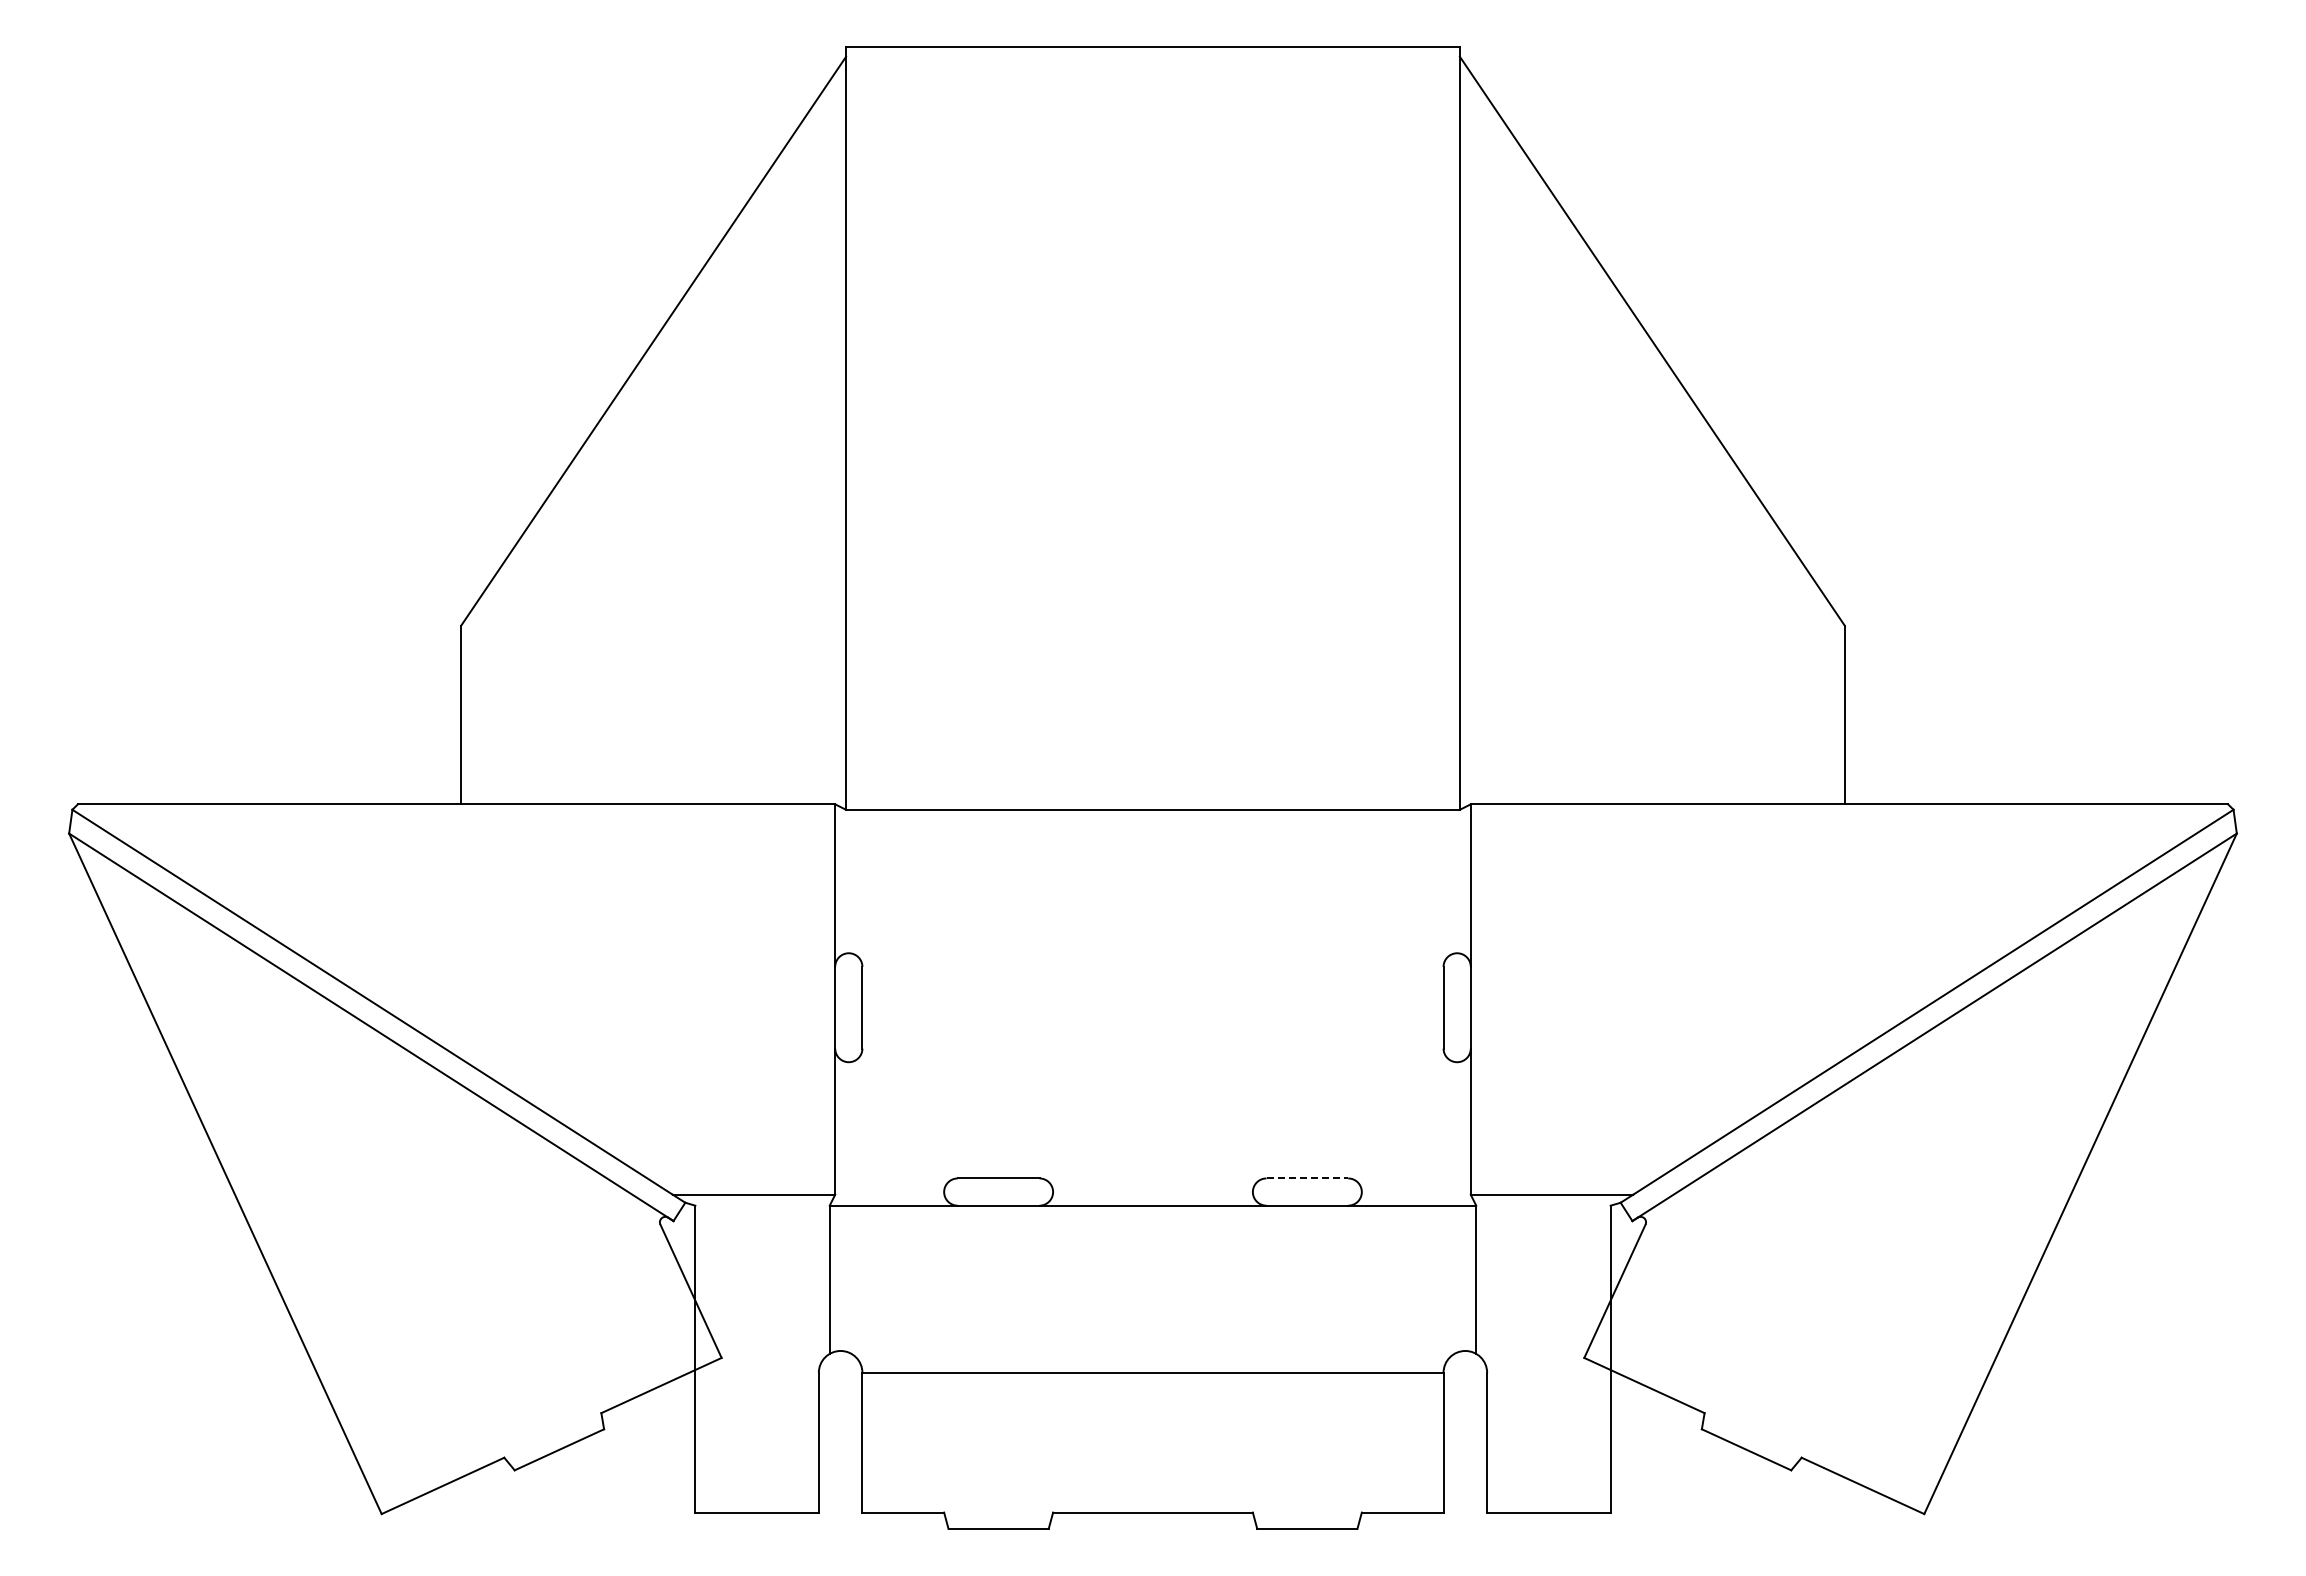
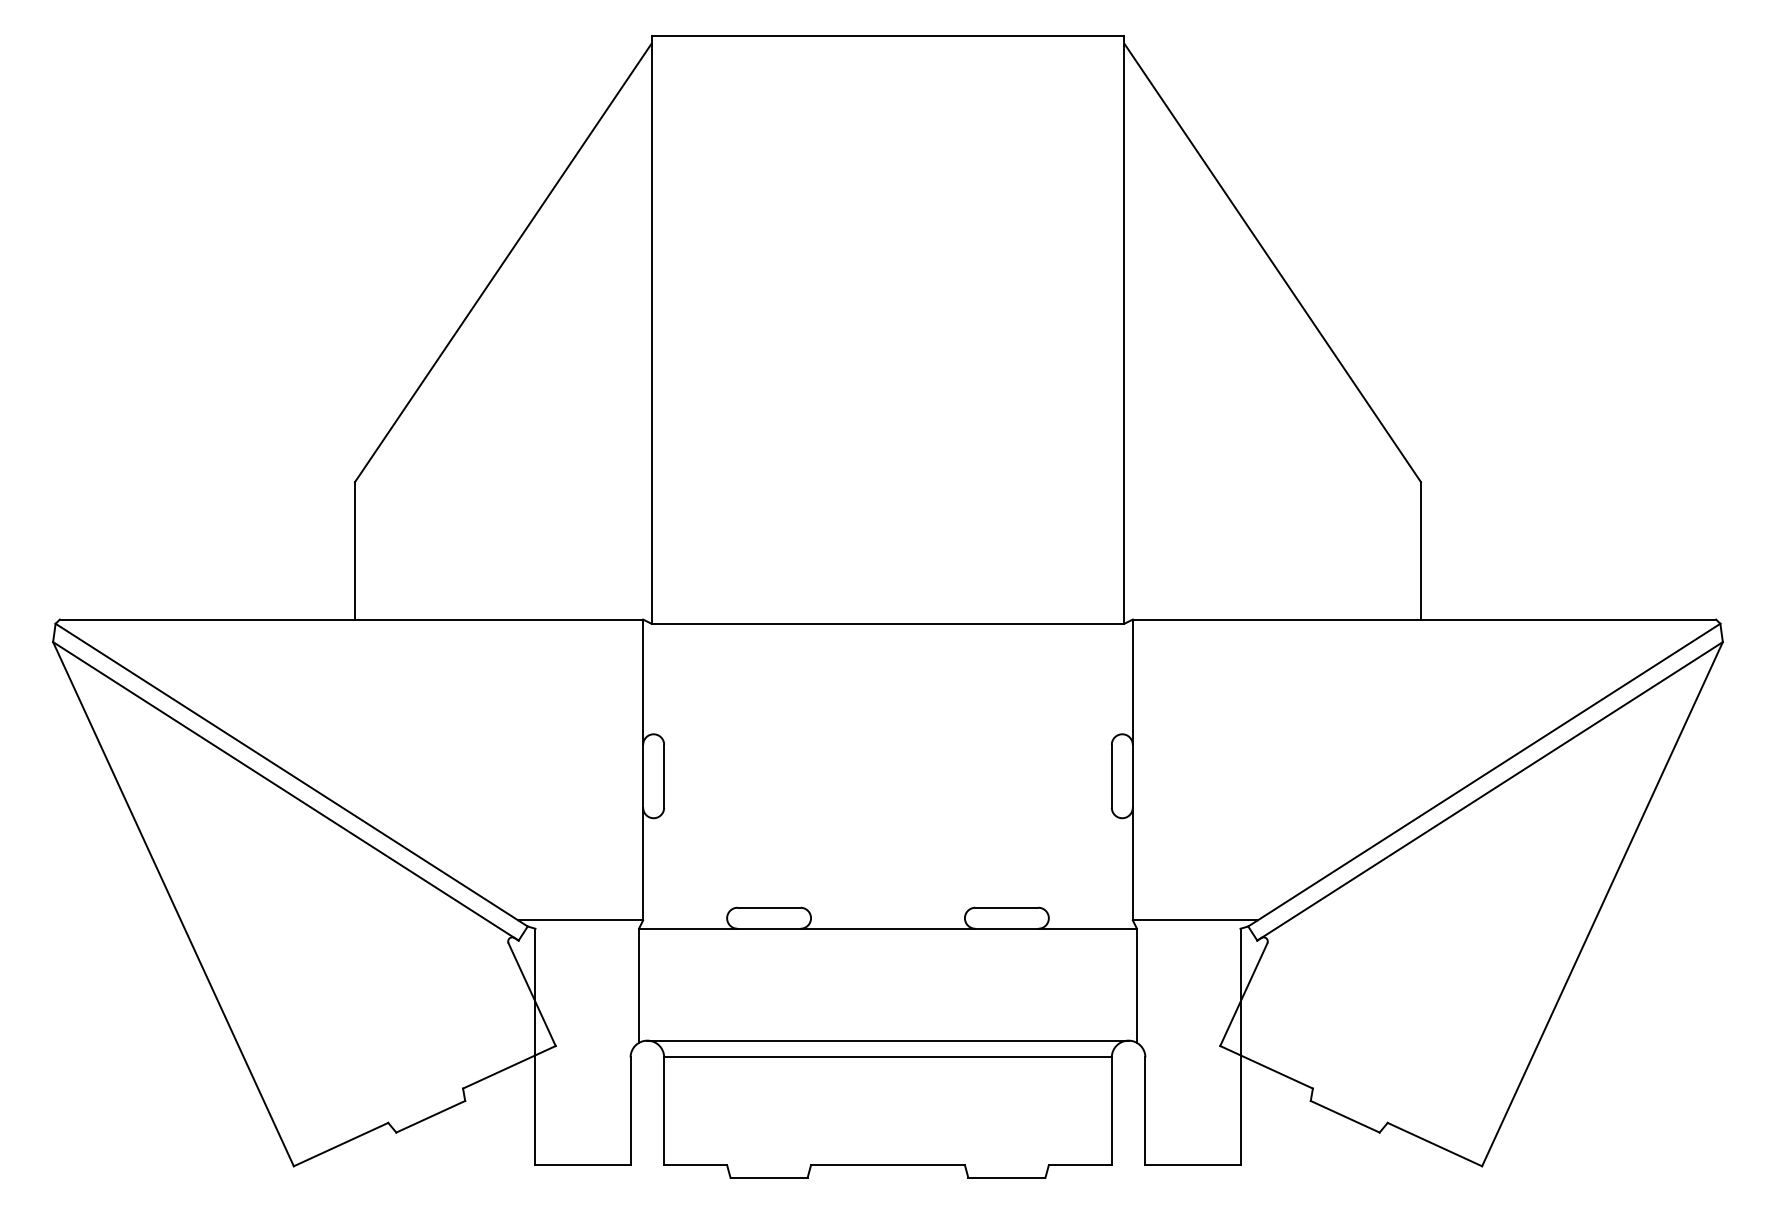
line: (1307, 1178) -> (1007, 907), dashed -> solid
line: (1152, 1350) -> (887, 1040), added

